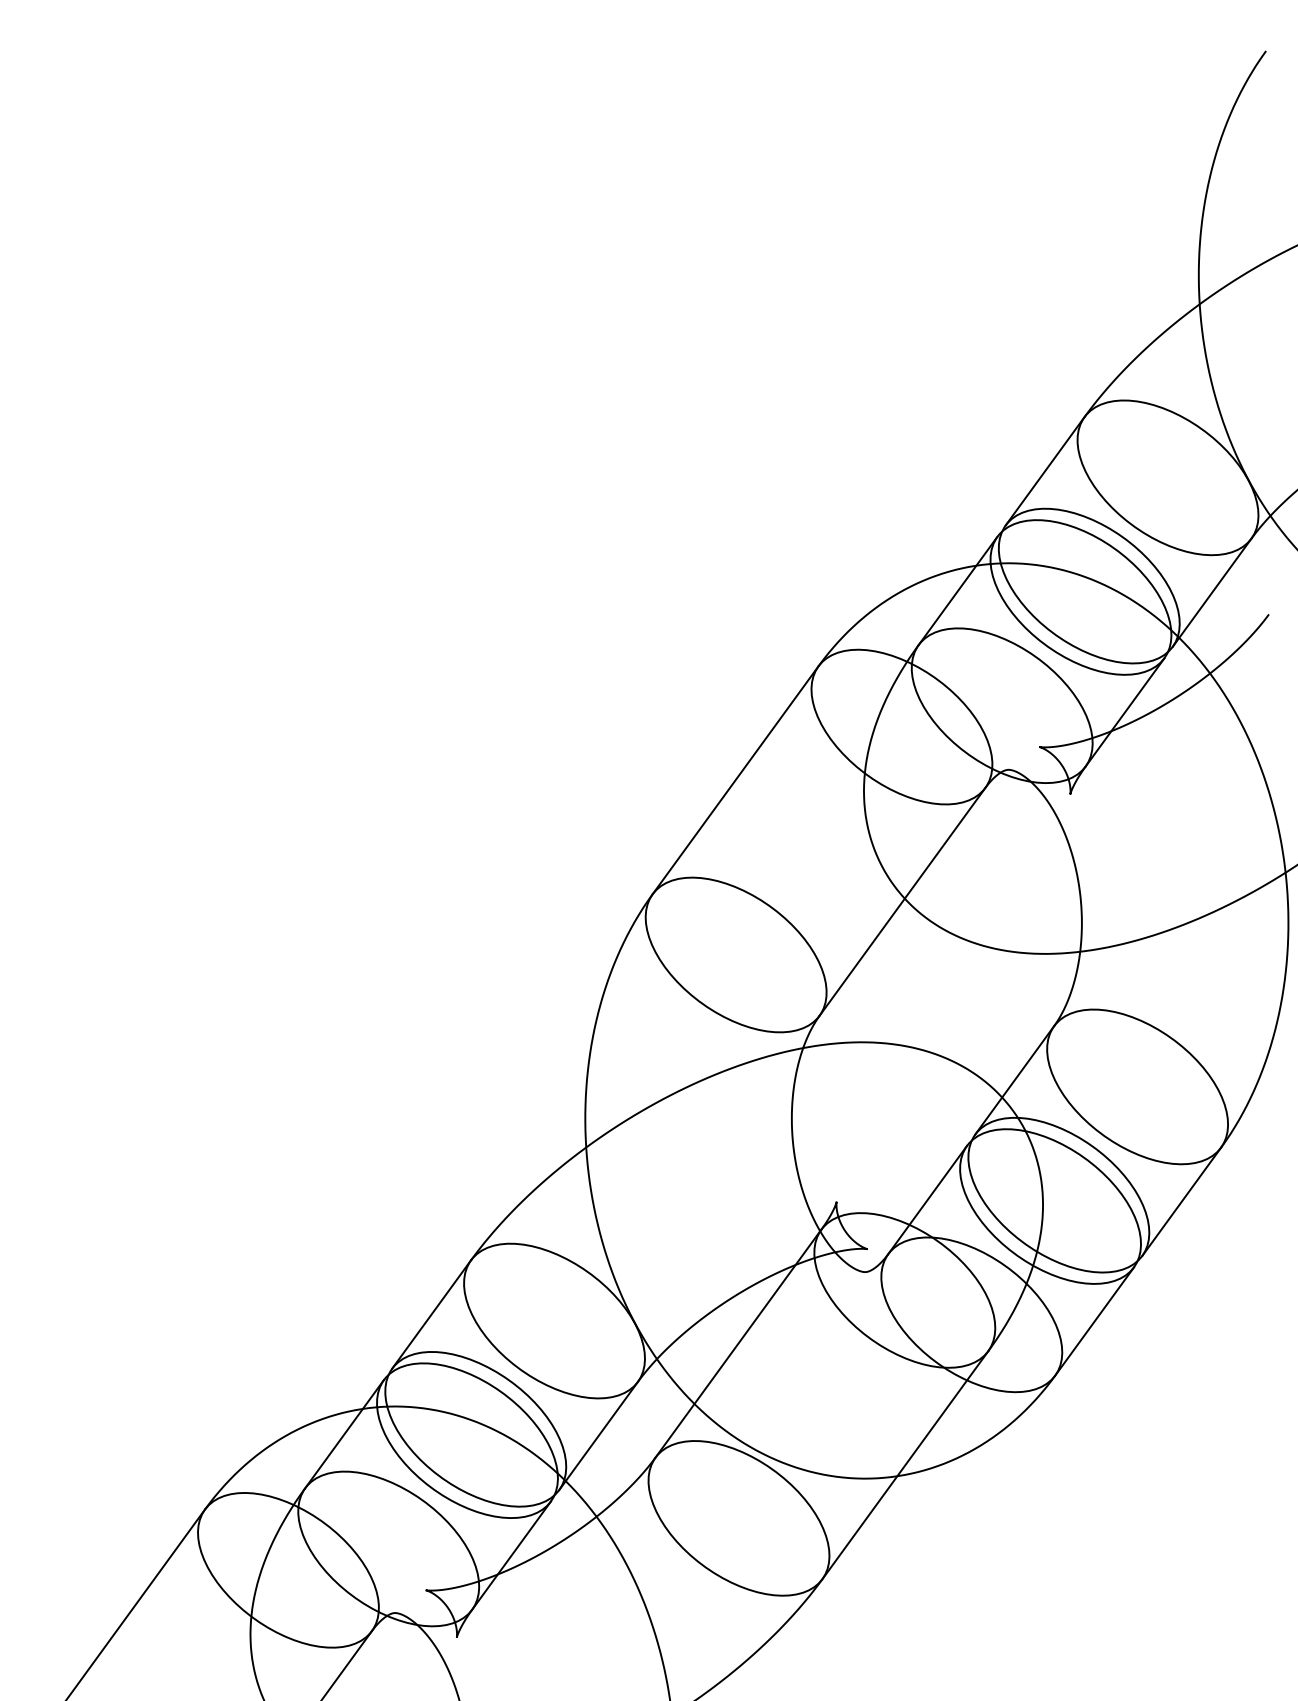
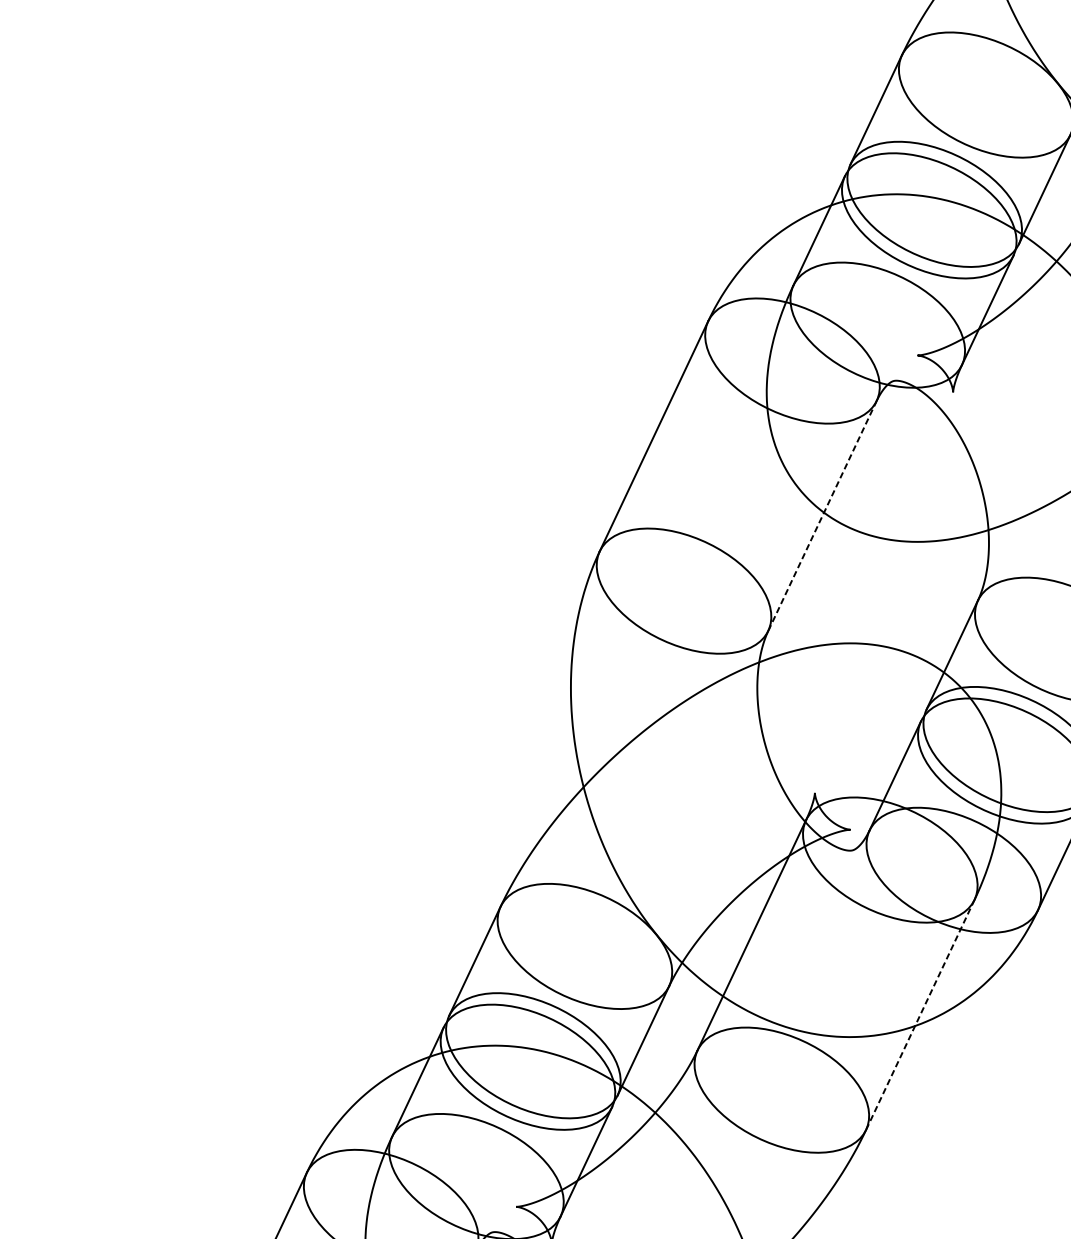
line: (902, 901) -> (822, 515), solid -> dashed
line: (905, 1465) -> (920, 1015), solid -> dashed

